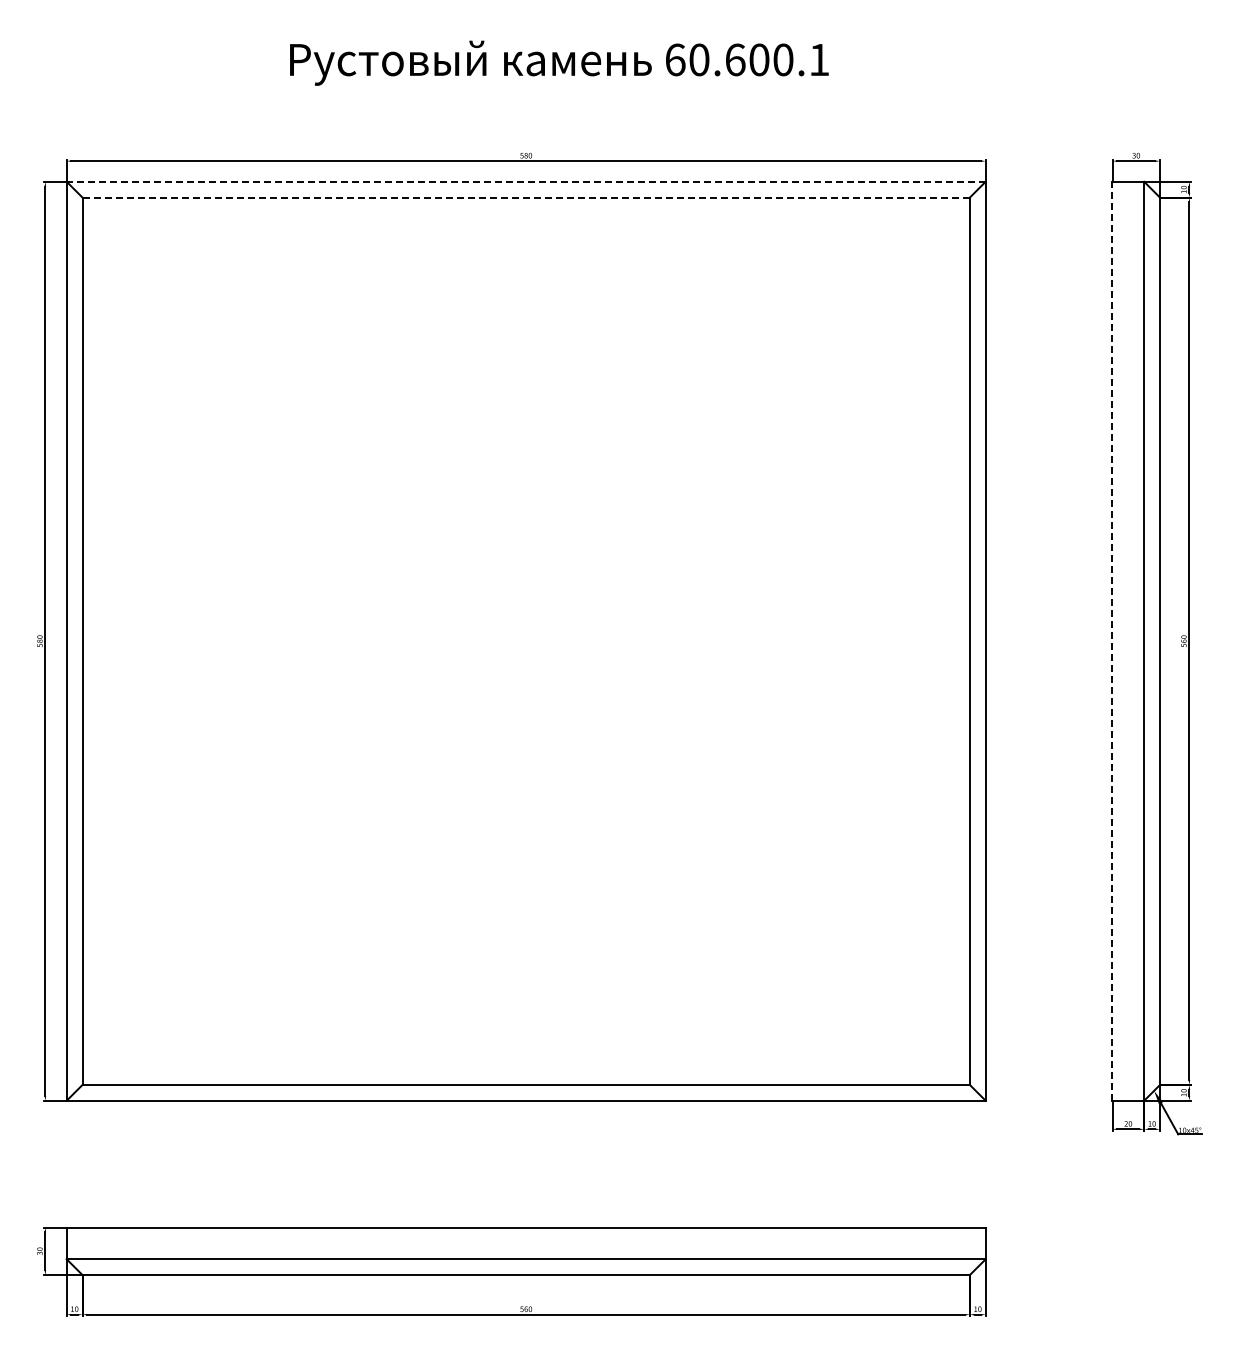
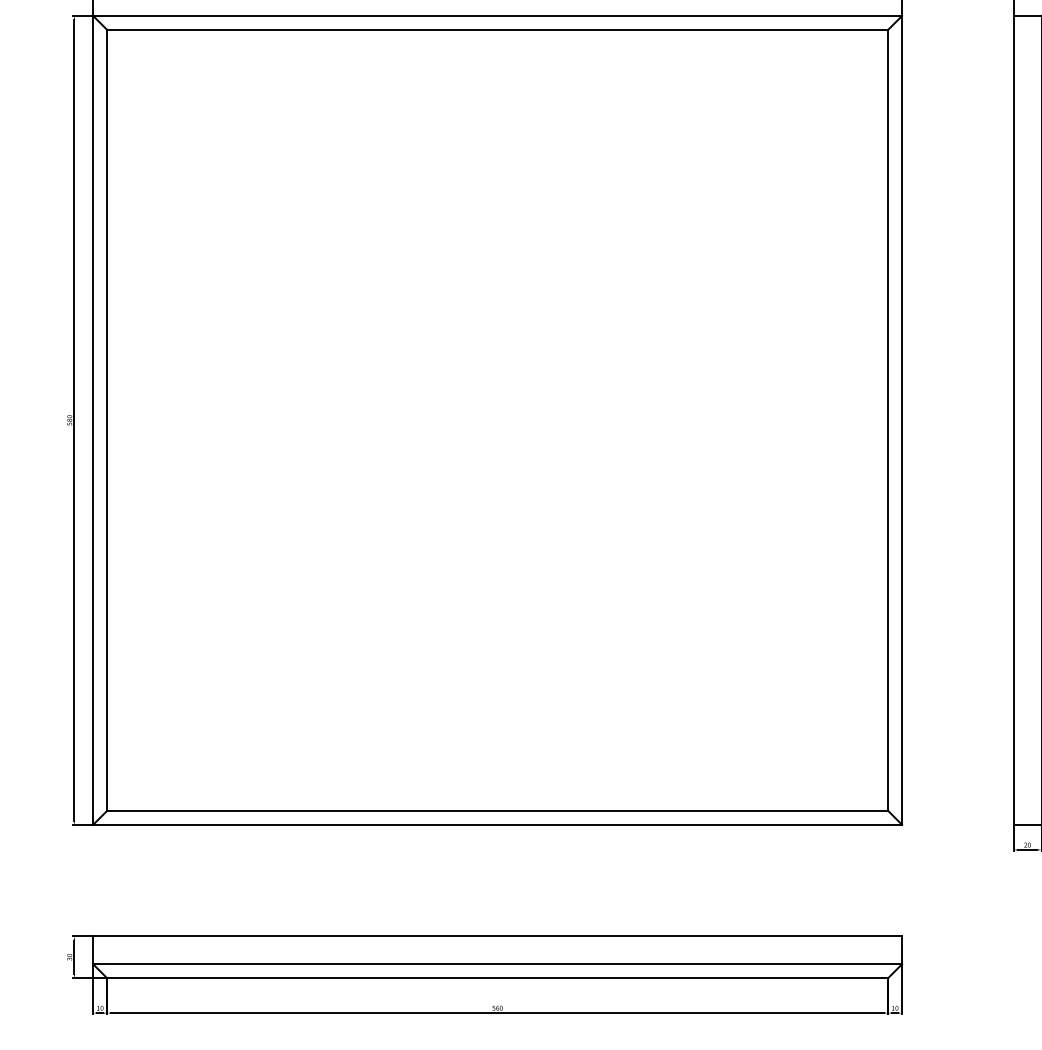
line: (526, 181) -> (497, 15), dashed -> solid
line: (526, 197) -> (497, 29), dashed -> solid
line: (1112, 641) -> (1013, 420), dashed -> solid

